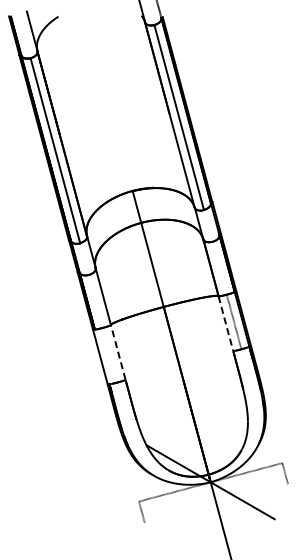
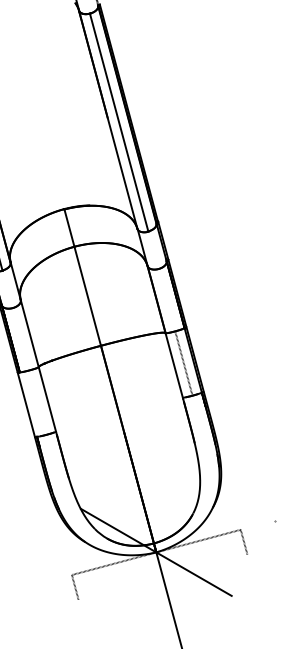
line: (226, 324) -> (174, 366), dashed -> solid
line: (118, 351) -> (47, 398), dashed -> solid

